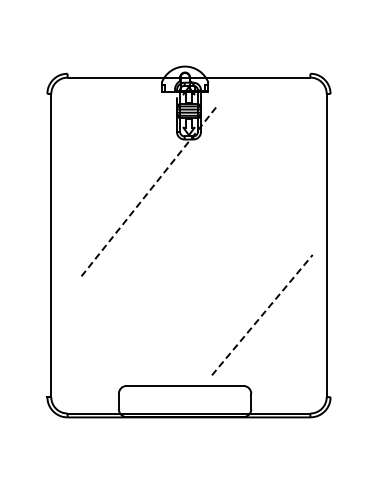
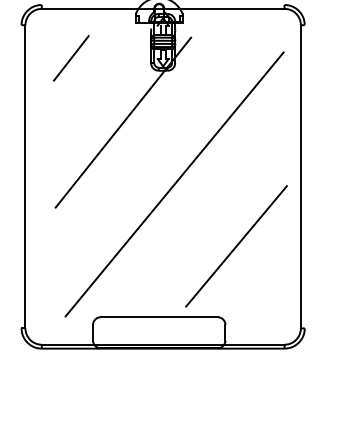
line: (96, 126) -> (70, 57), added
line: (149, 191) -> (123, 122), dashed -> solid
line: (200, 253) -> (174, 184), added
line: (262, 314) -> (236, 245), dashed -> solid

